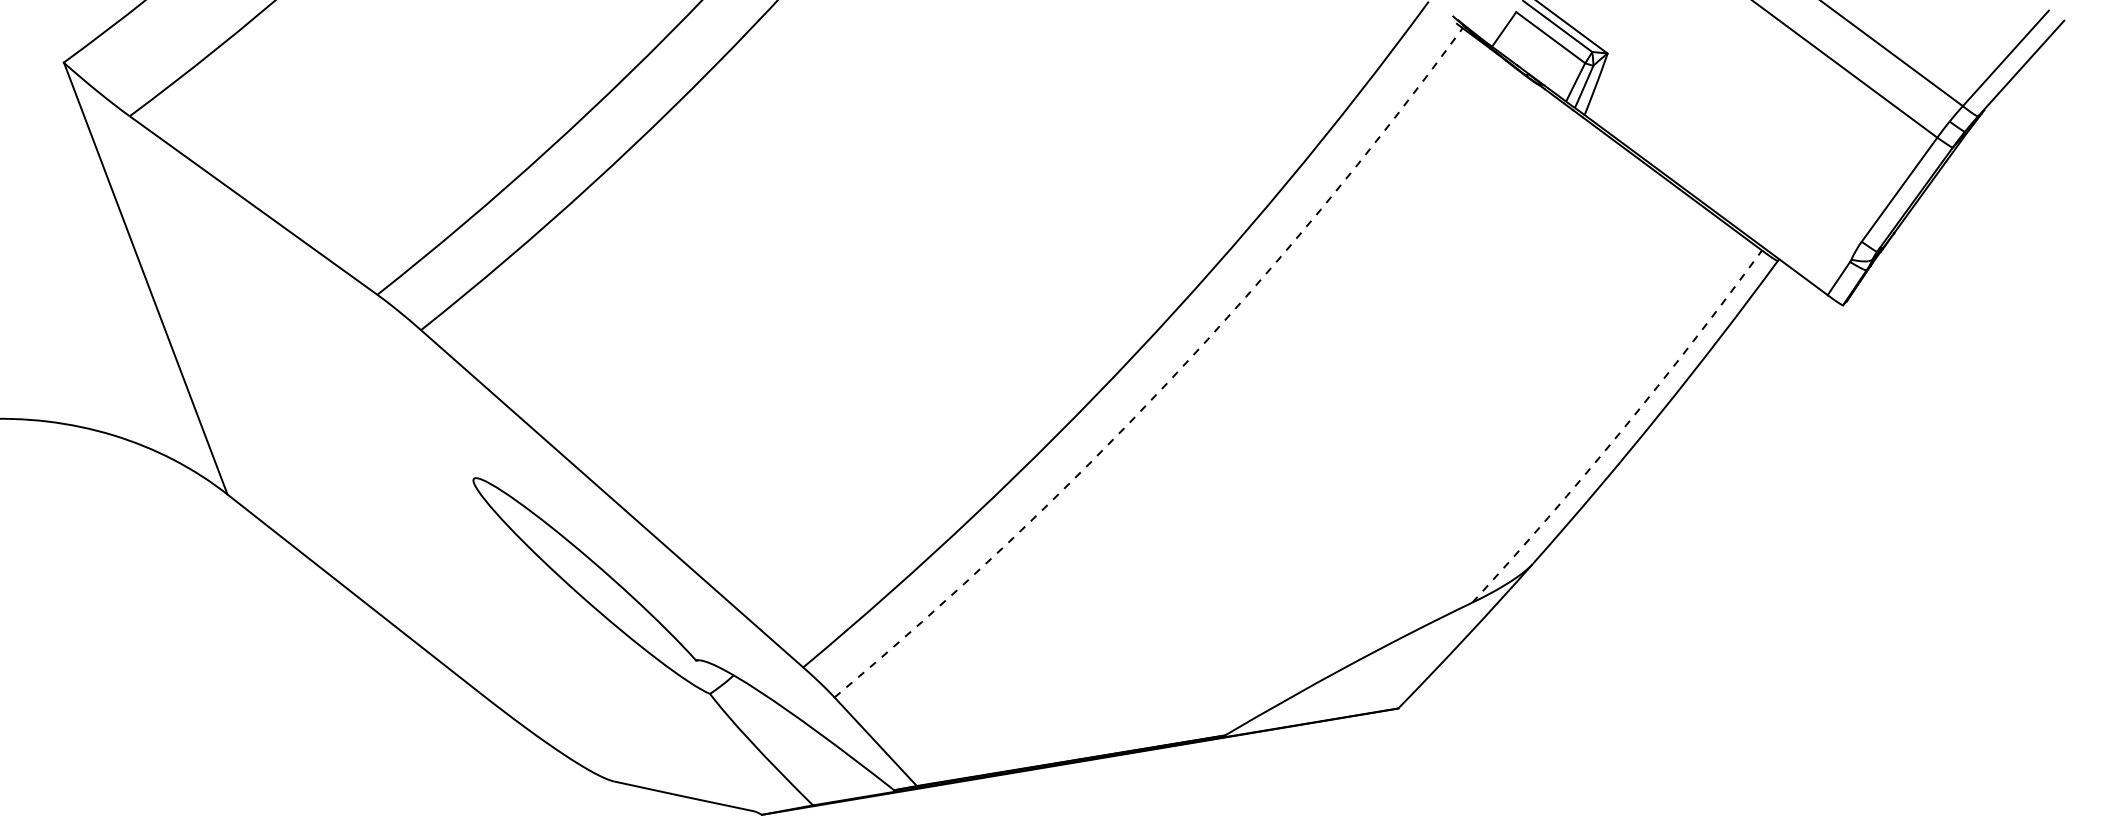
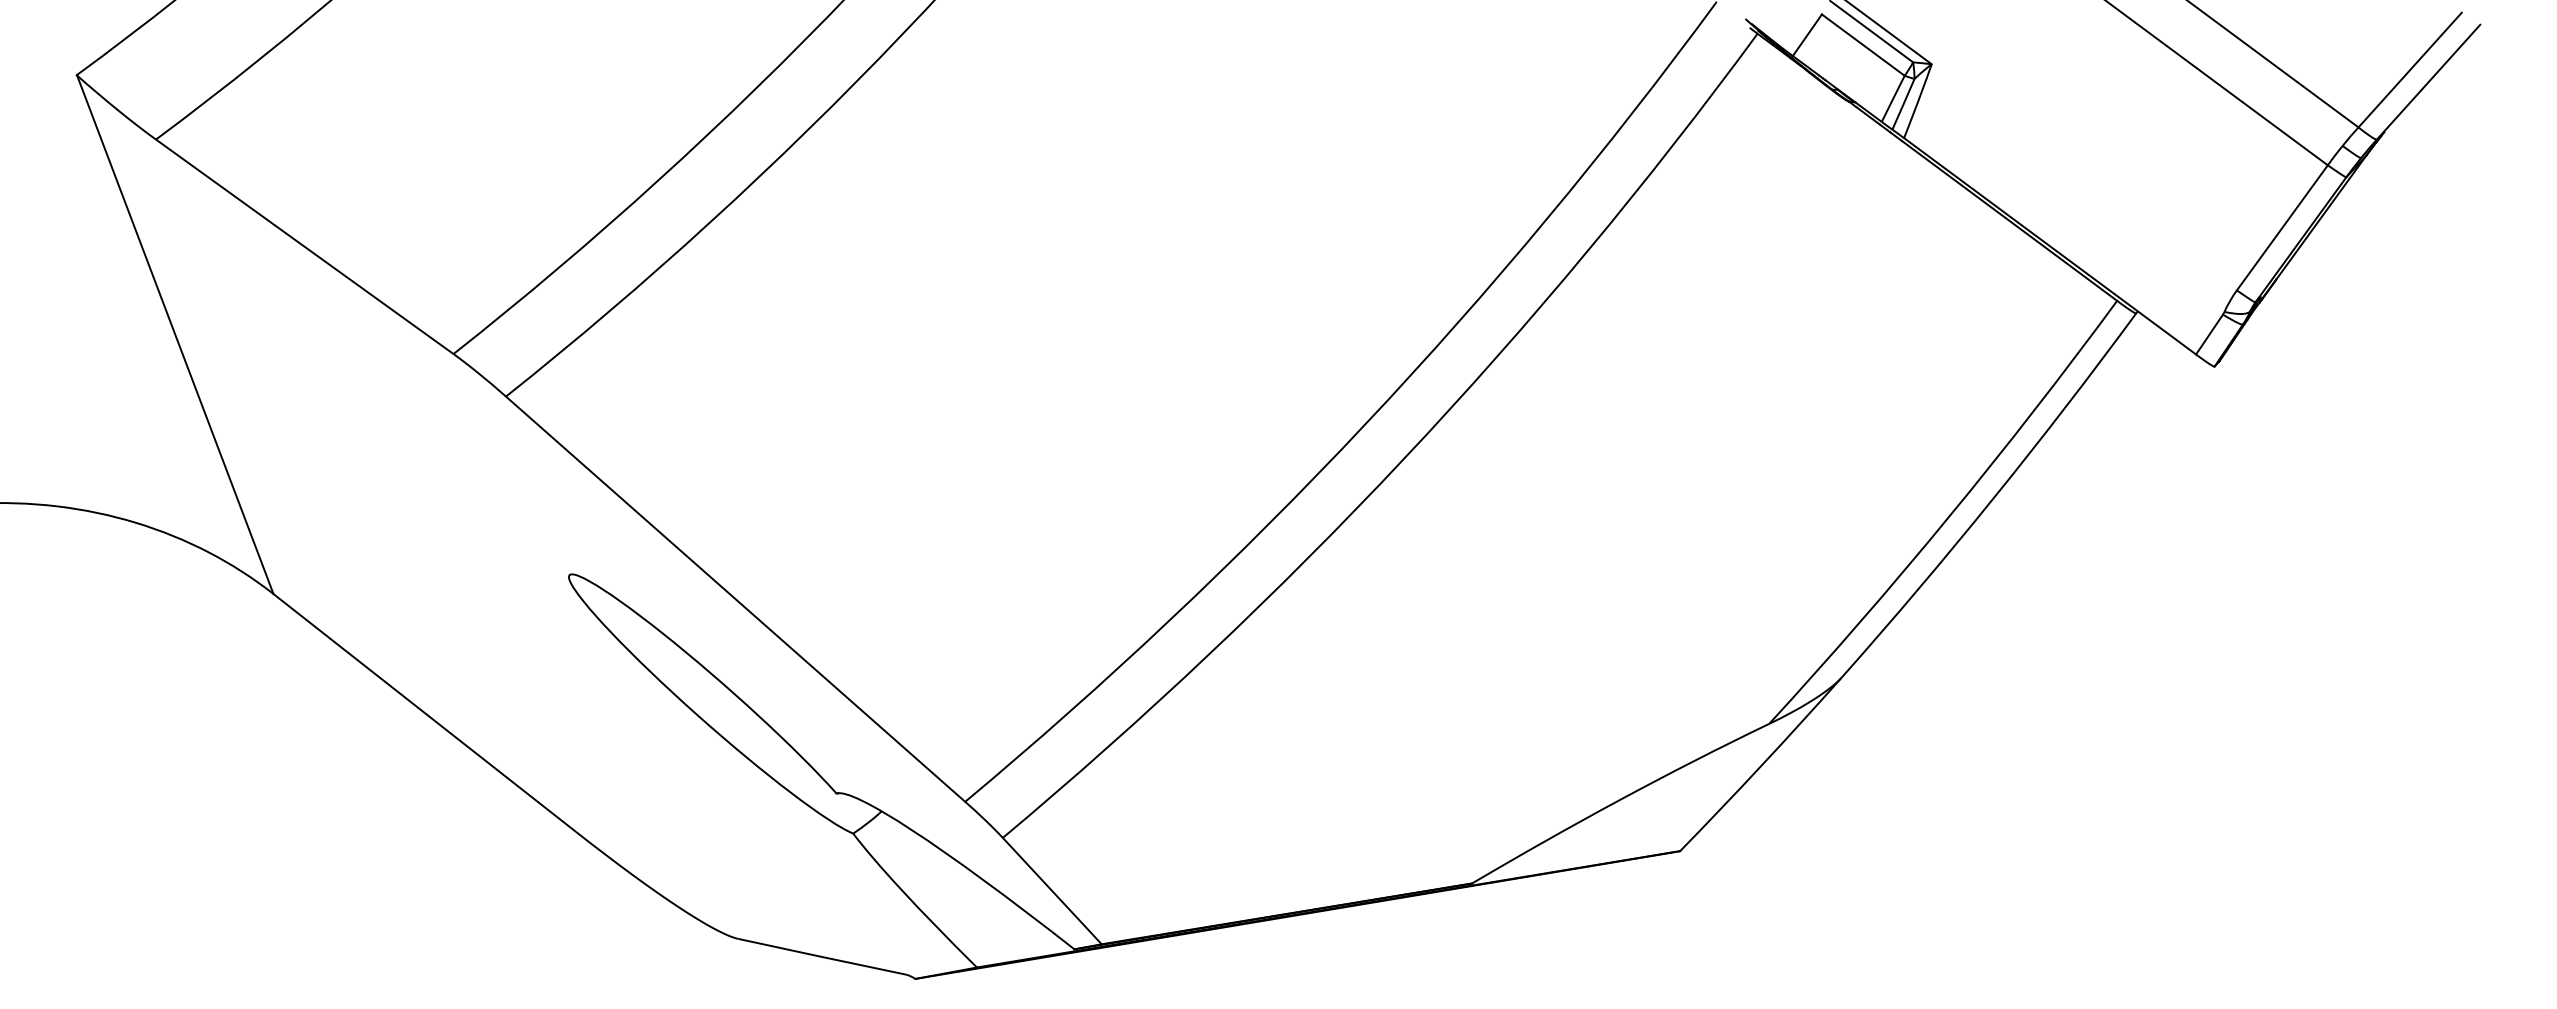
arc: (1168, 381) -> (1404, 458), dashed -> solid
arc: (1621, 430) -> (1948, 517), dashed -> solid

